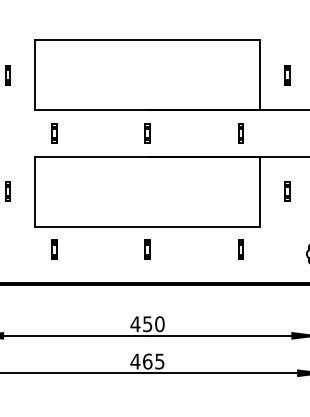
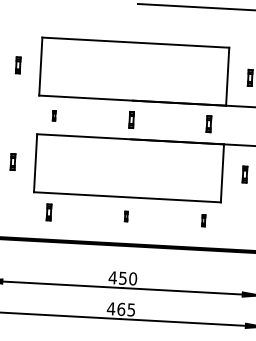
part: (54, 133) -> (54, 115), size x0.6
part: (147, 249) -> (126, 216), size x0.6
part: (240, 249) -> (203, 220), size x0.7

